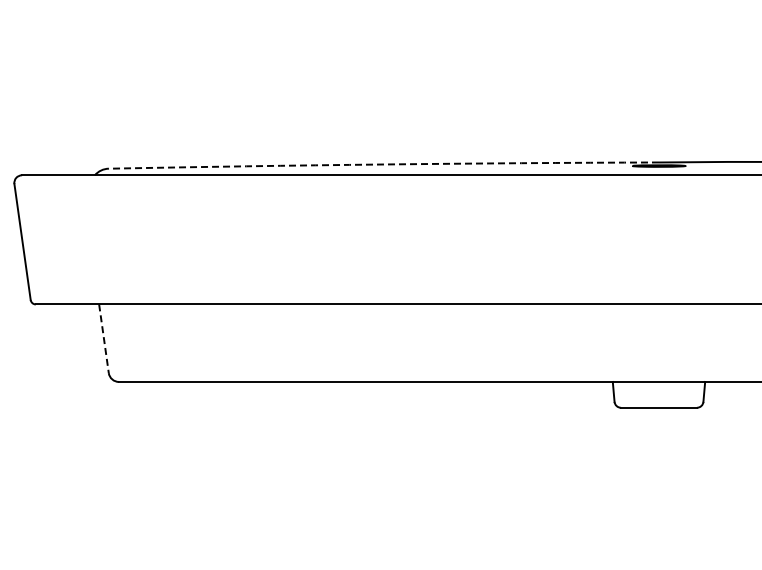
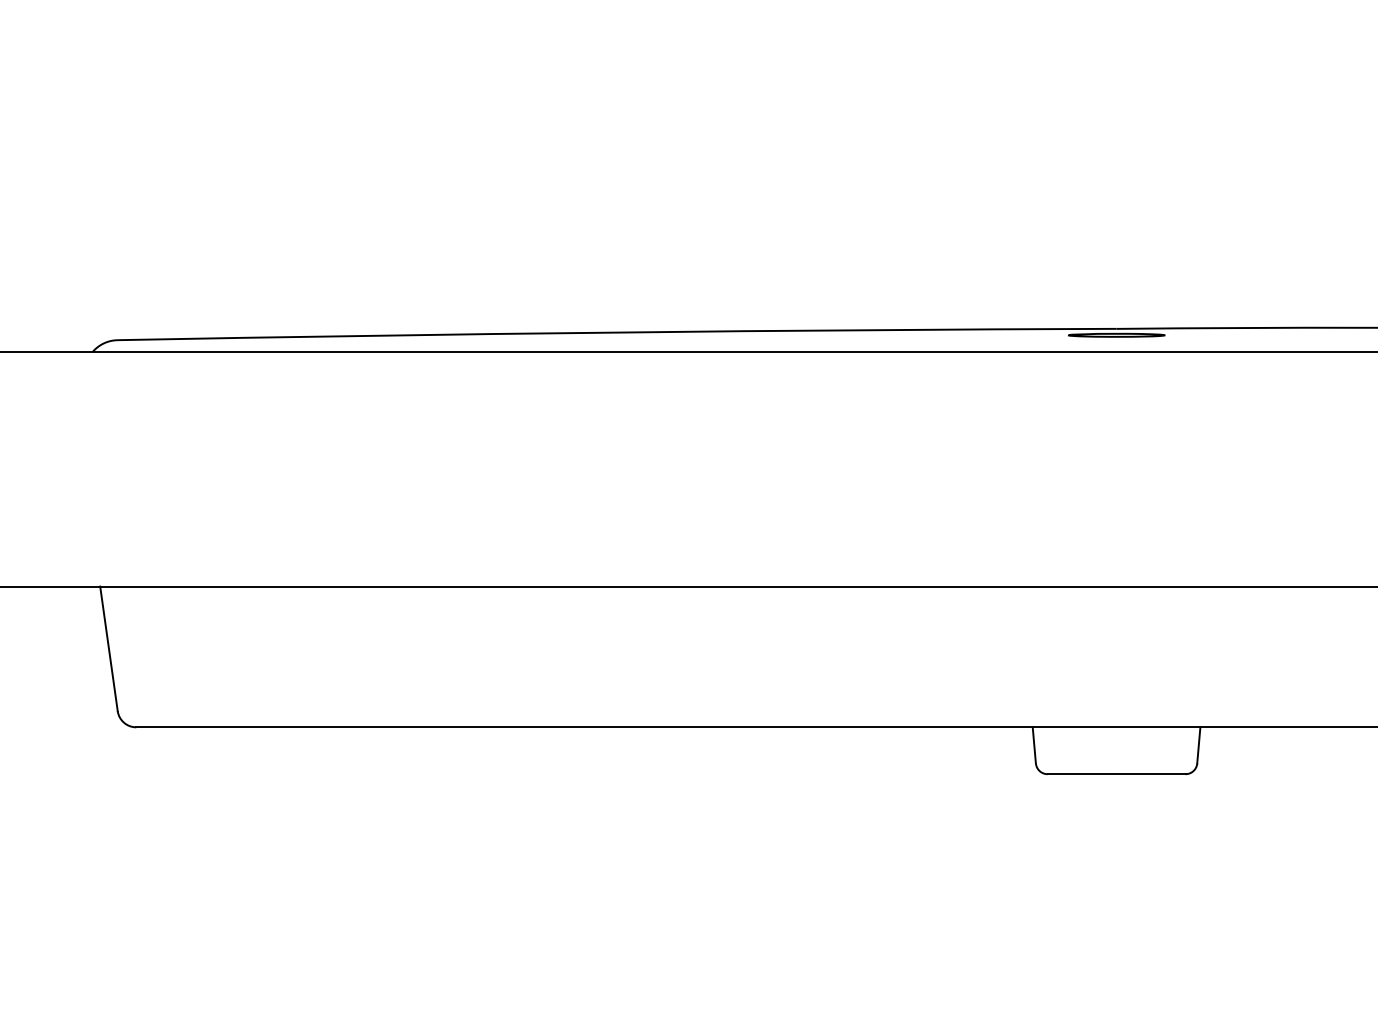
arc: (383, 164) -> (616, 332), dashed -> solid
line: (103, 338) -> (108, 648), dashed -> solid

